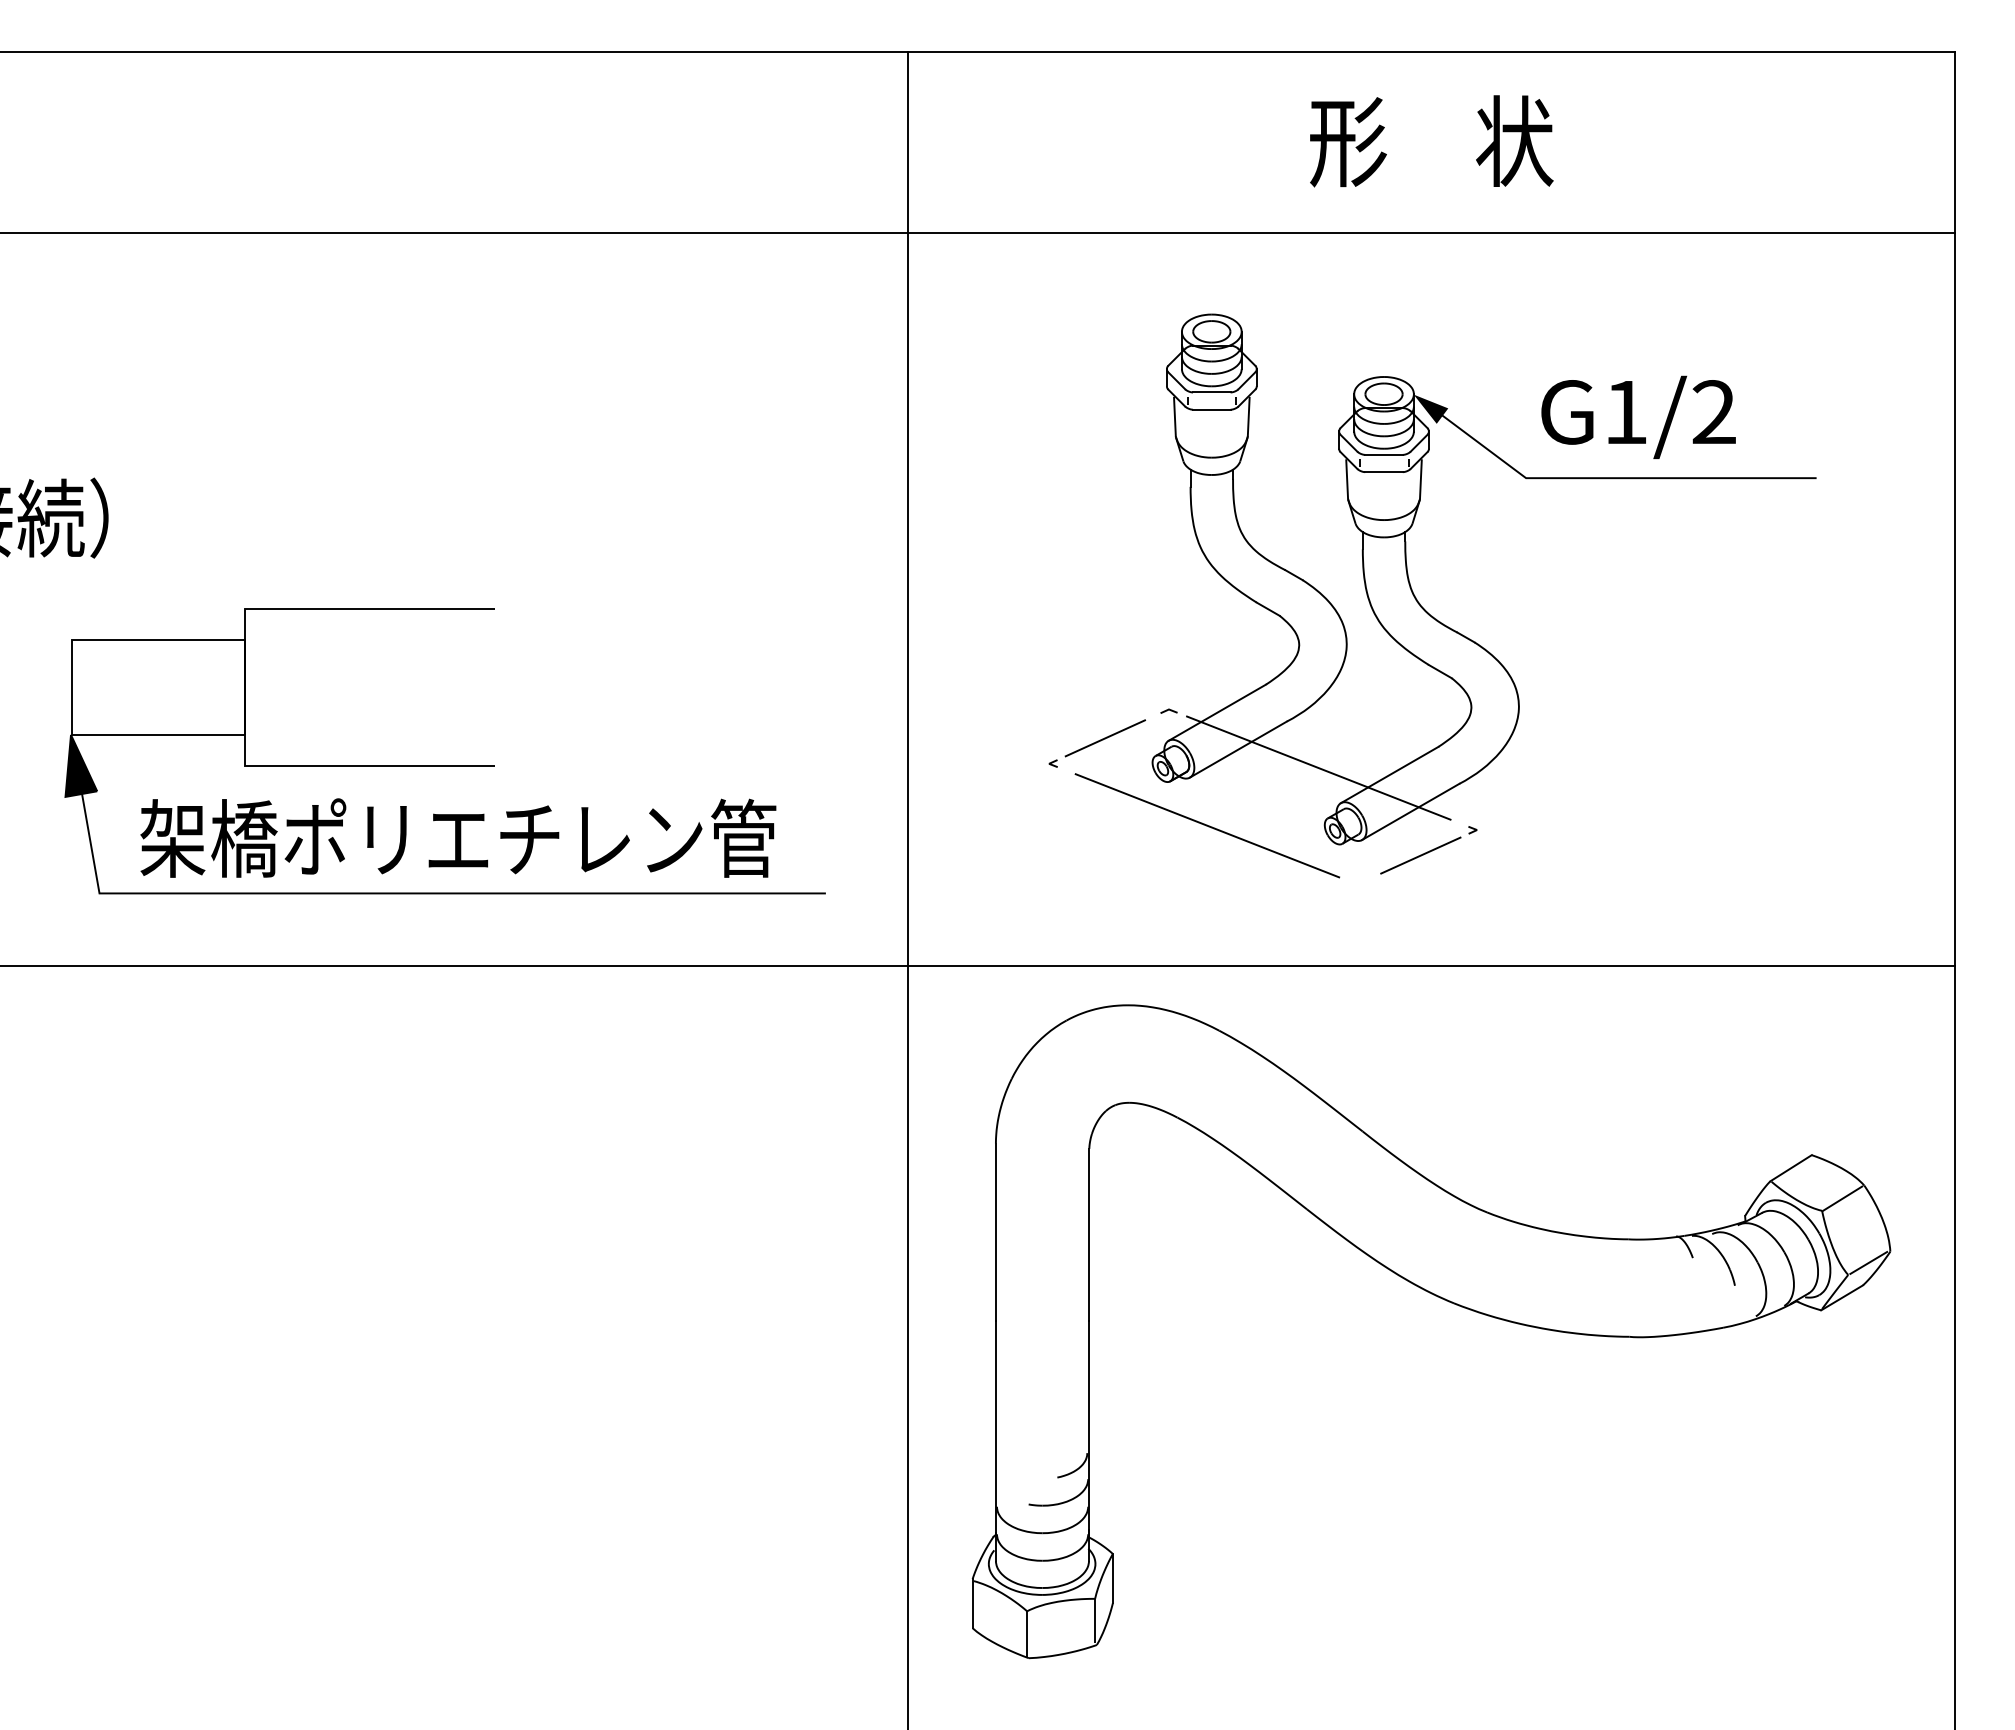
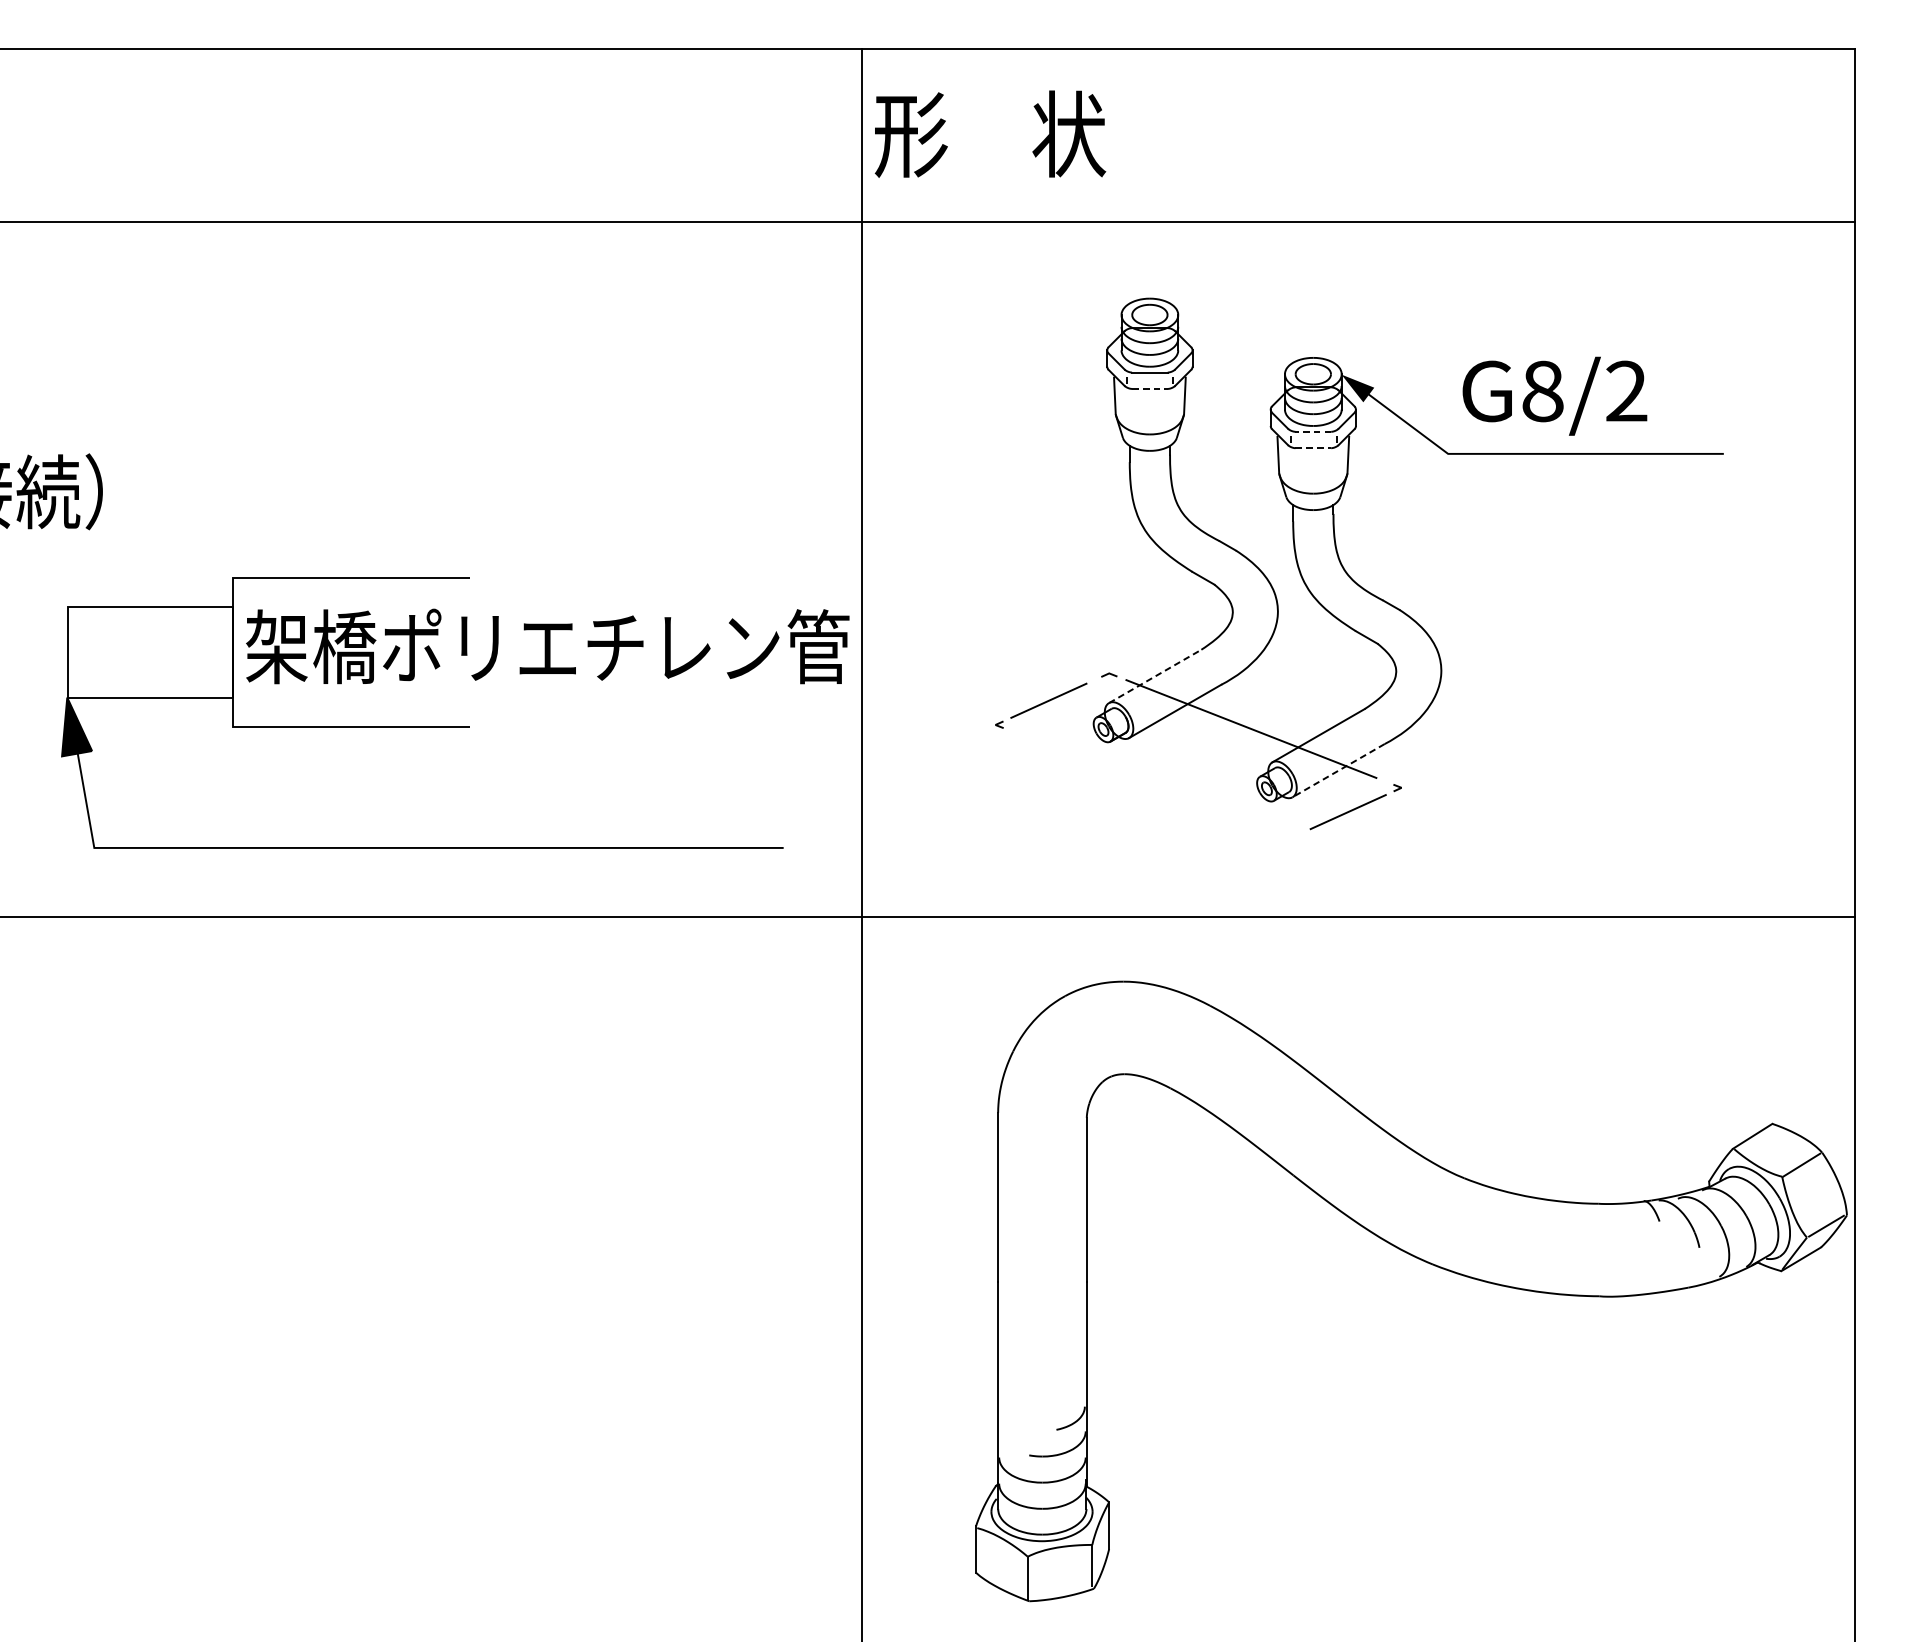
text: (1431, 141) -> (990, 134), moved
line: (1211, 409) -> (1149, 388), solid -> dashed
text: (1625, 412) -> (1542, 391), G1/2 -> G8/2
line: (1384, 454) -> (1313, 431), solid -> dashed
line: (1384, 472) -> (1313, 448), solid -> dashed
line: (1217, 712) -> (1155, 676), solid -> dashed
line: (1410, 812) -> (1338, 771), solid -> dashed
line: (1207, 825) -> (1145, 783), removed
text: (458, 837) -> (547, 645), moved
part: (1446, 1301) -> (1425, 1262), moved

